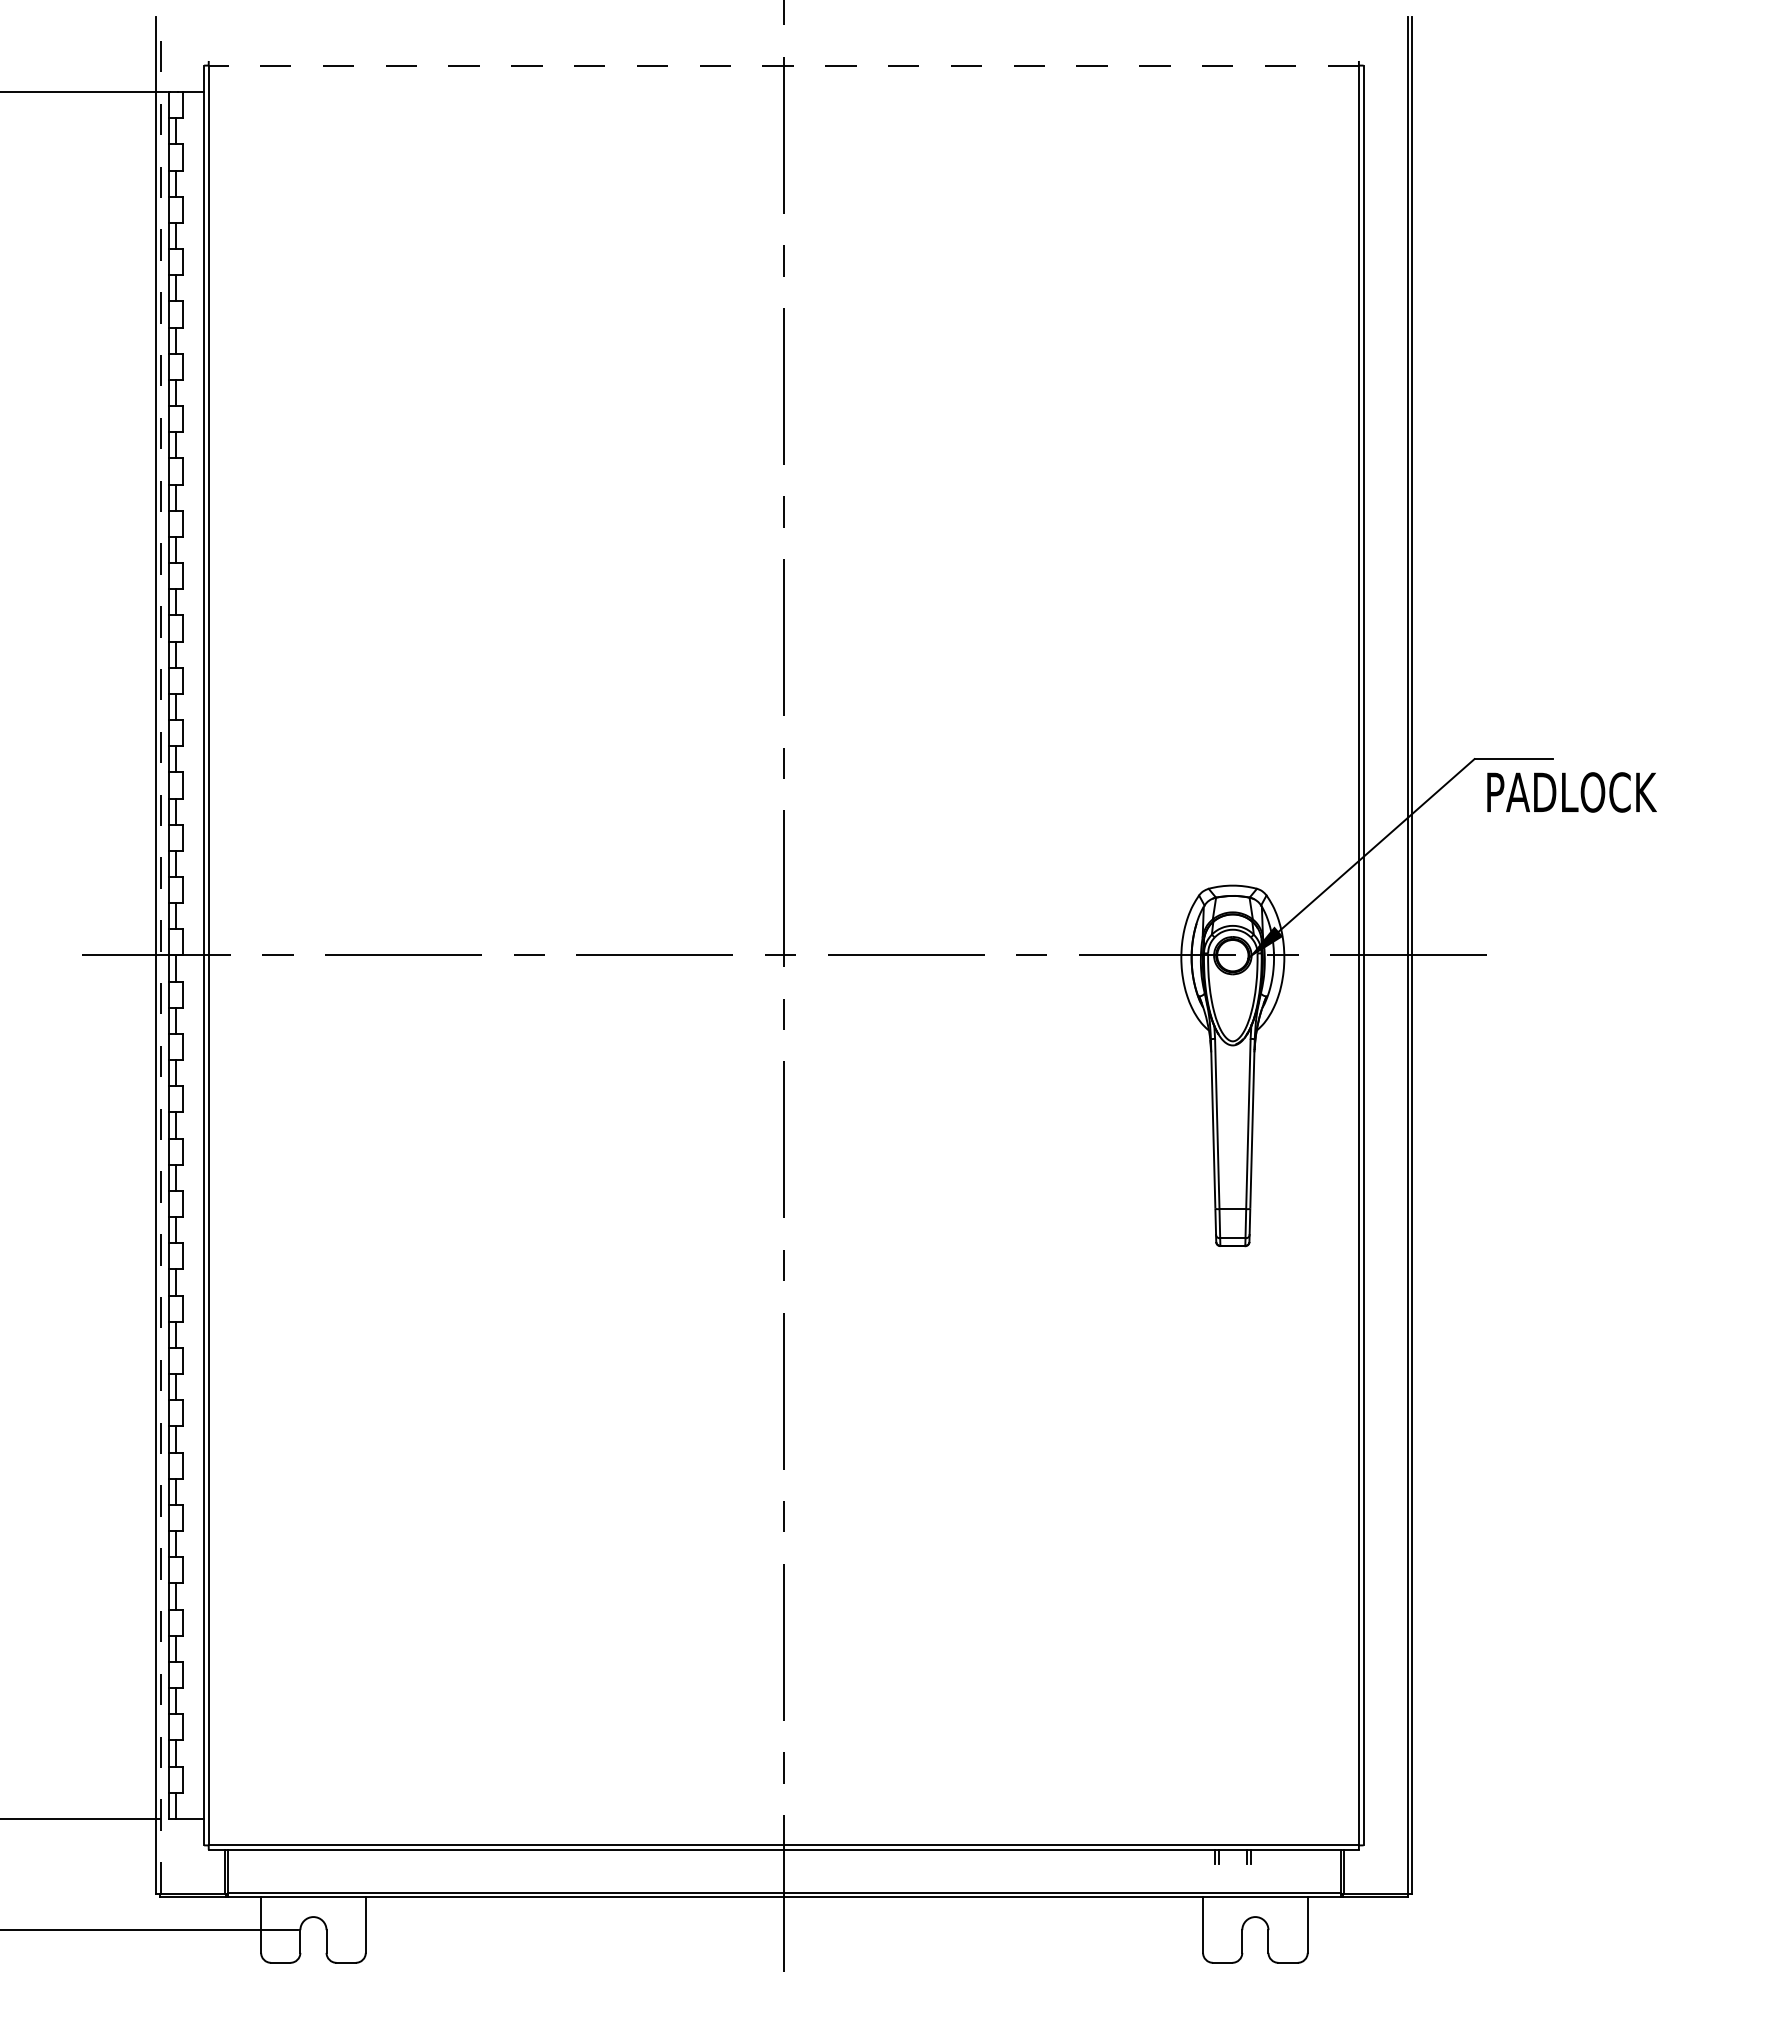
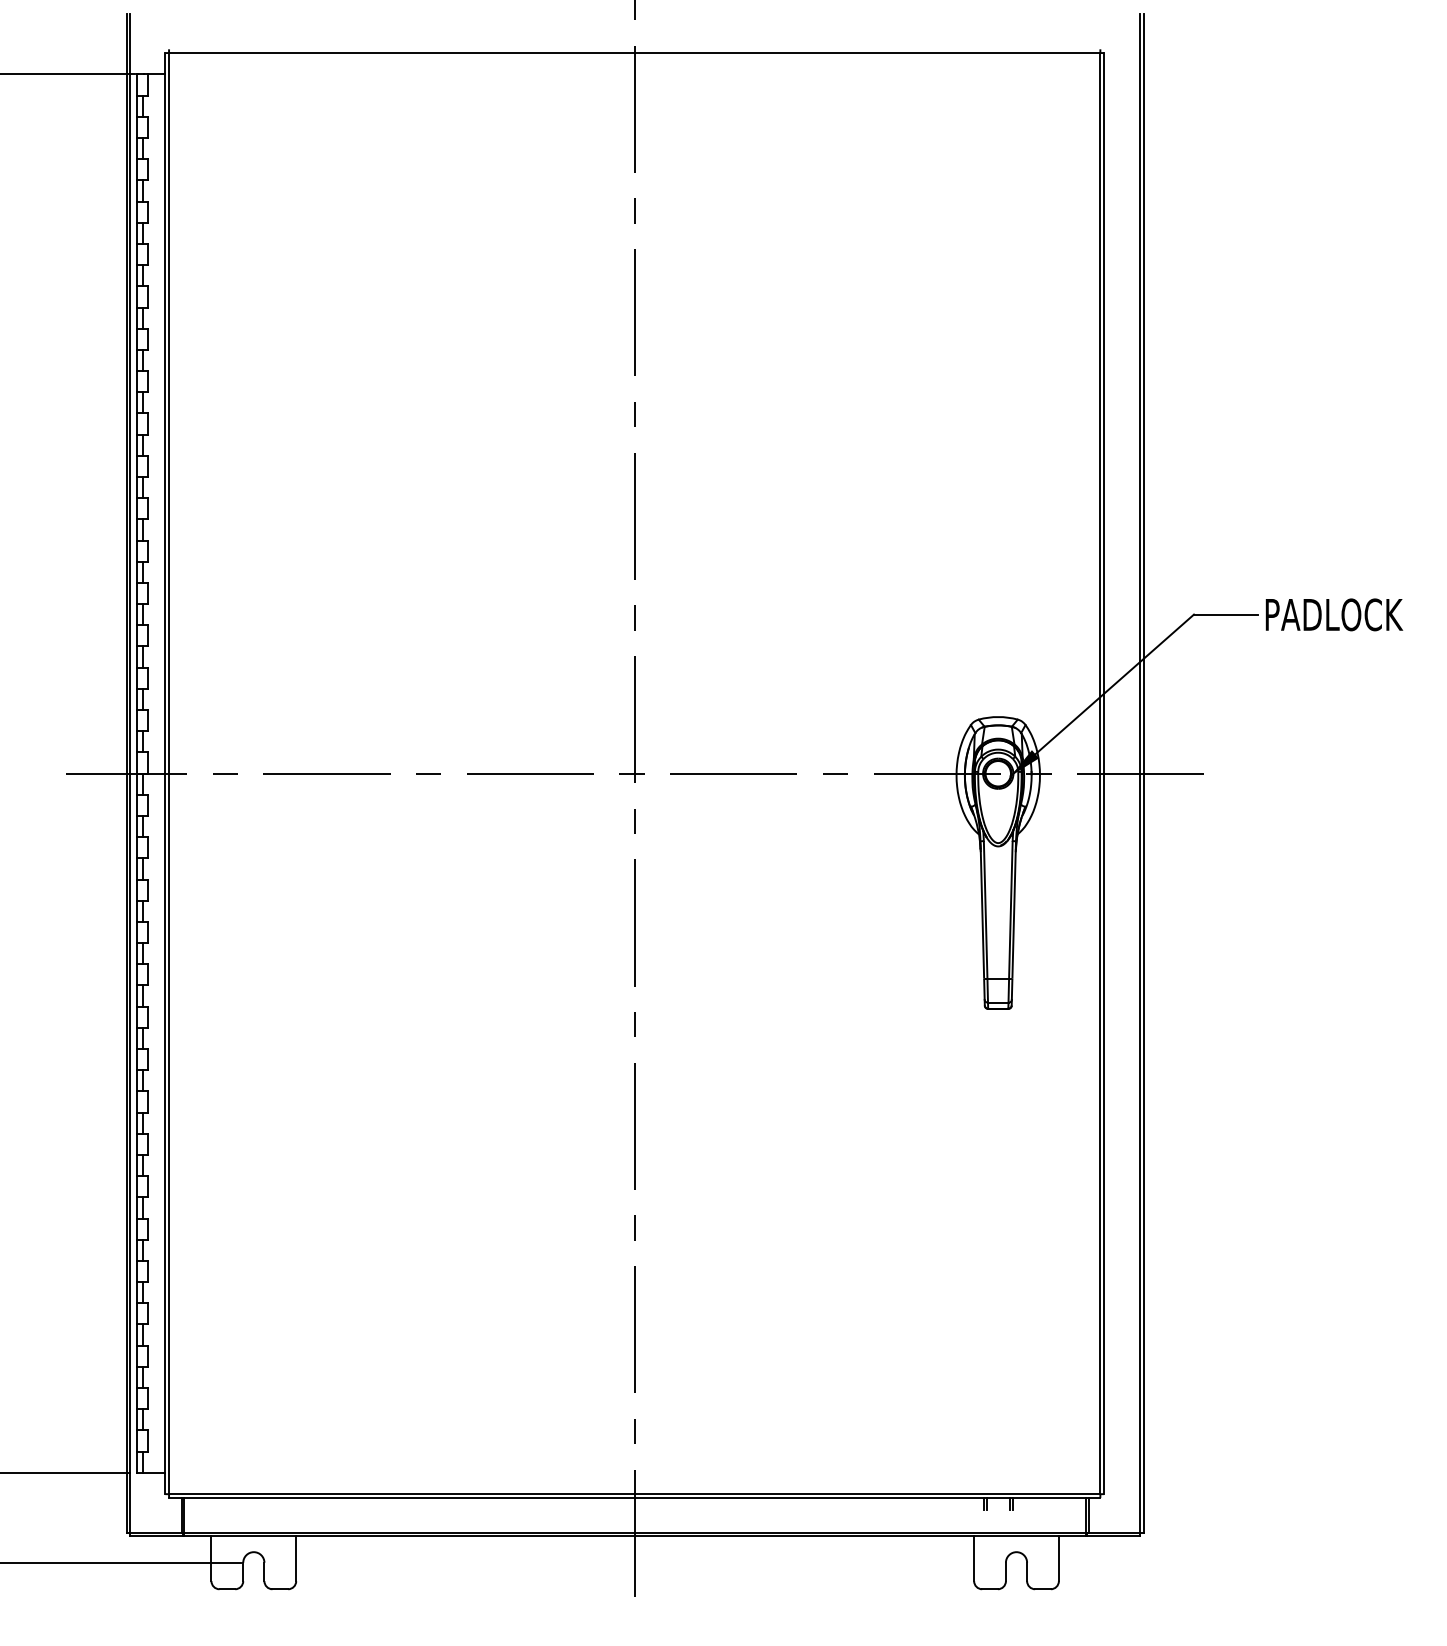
line: (783, 65) -> (634, 52), dashed -> solid
text: (1571, 792) -> (1334, 614), moved
line: (161, 955) -> (130, 773), dashed -> solid

